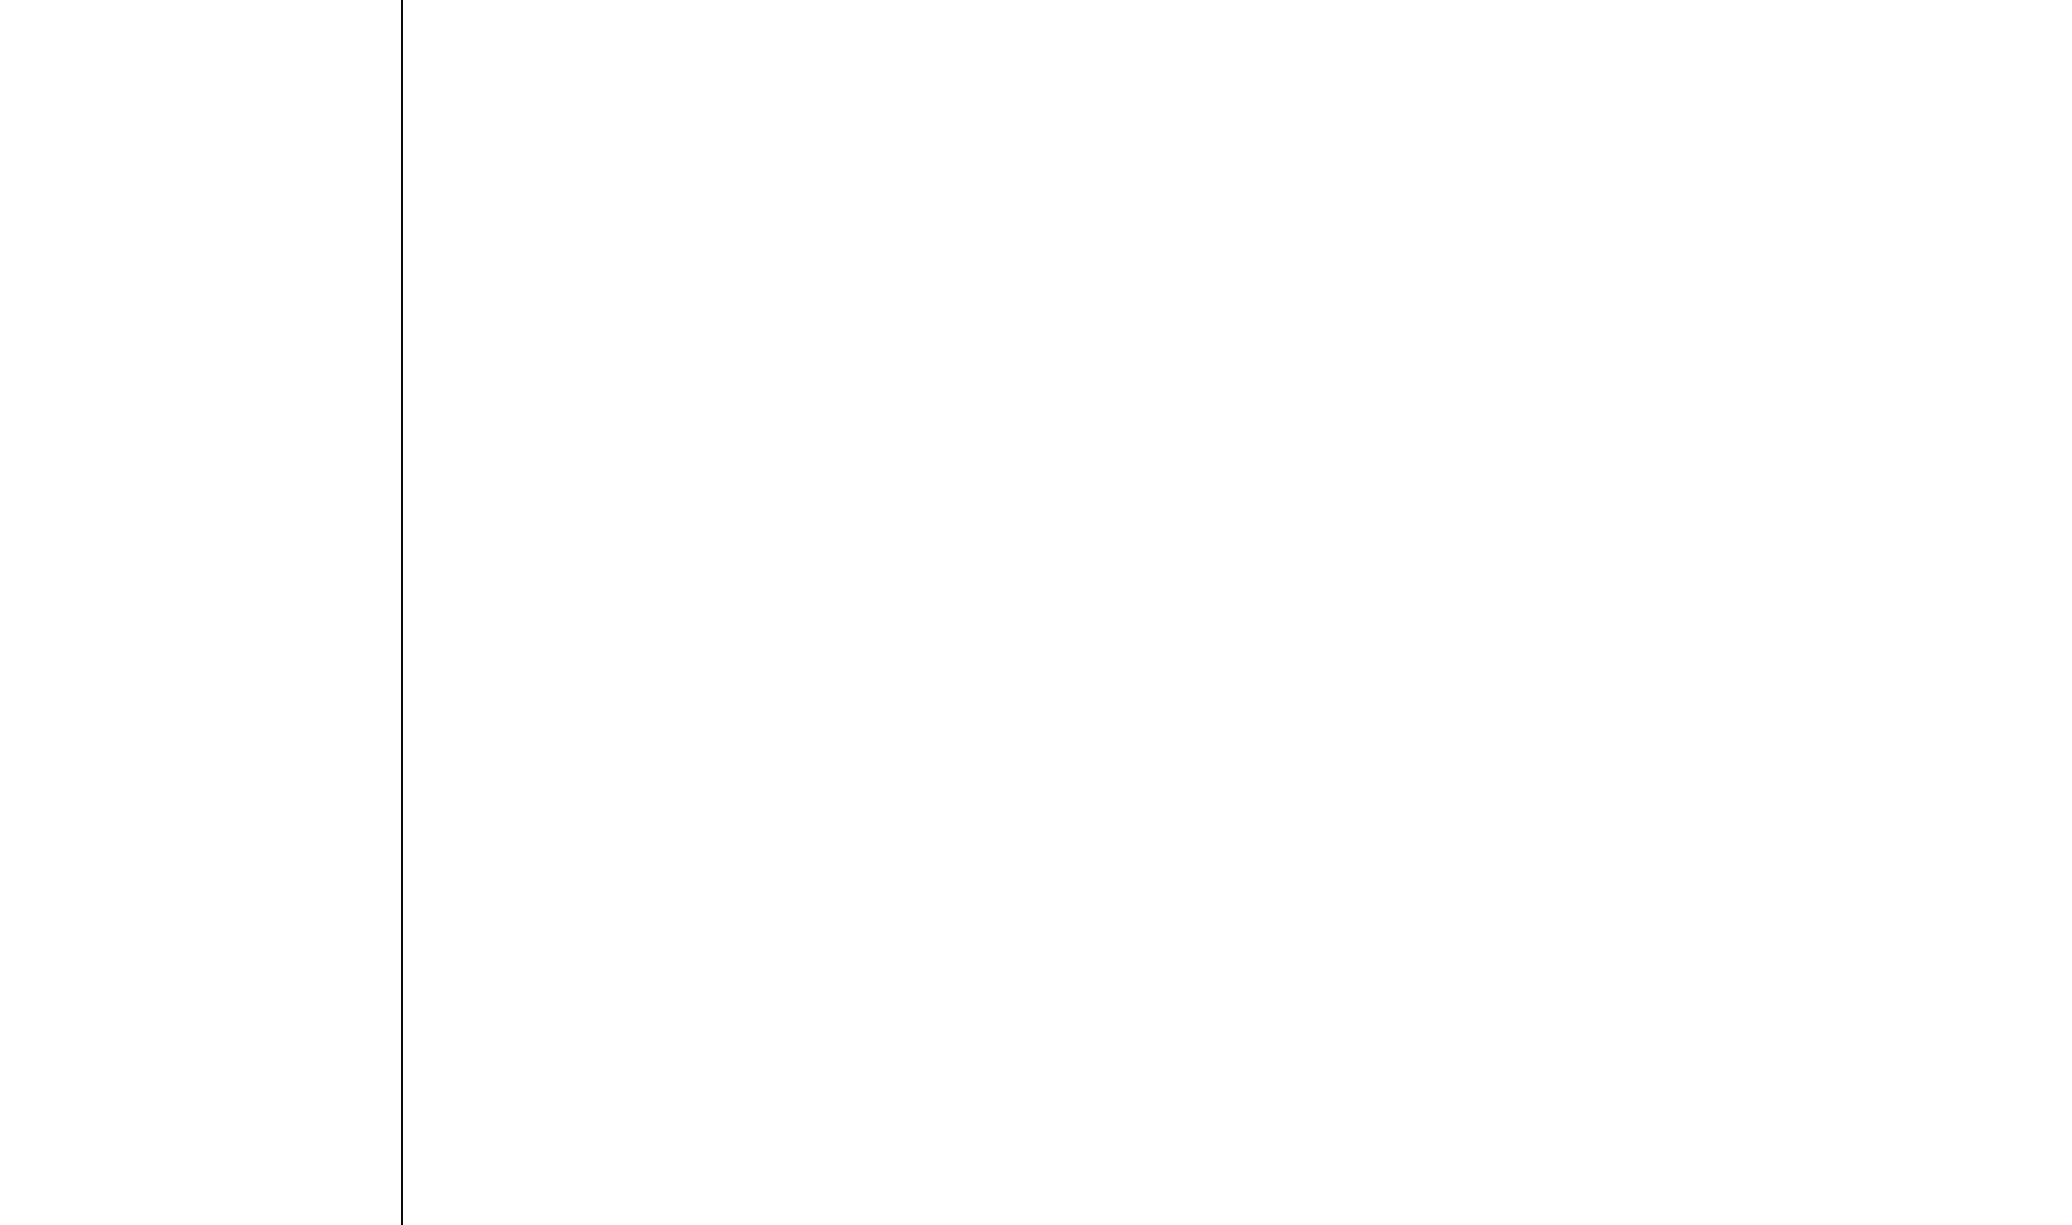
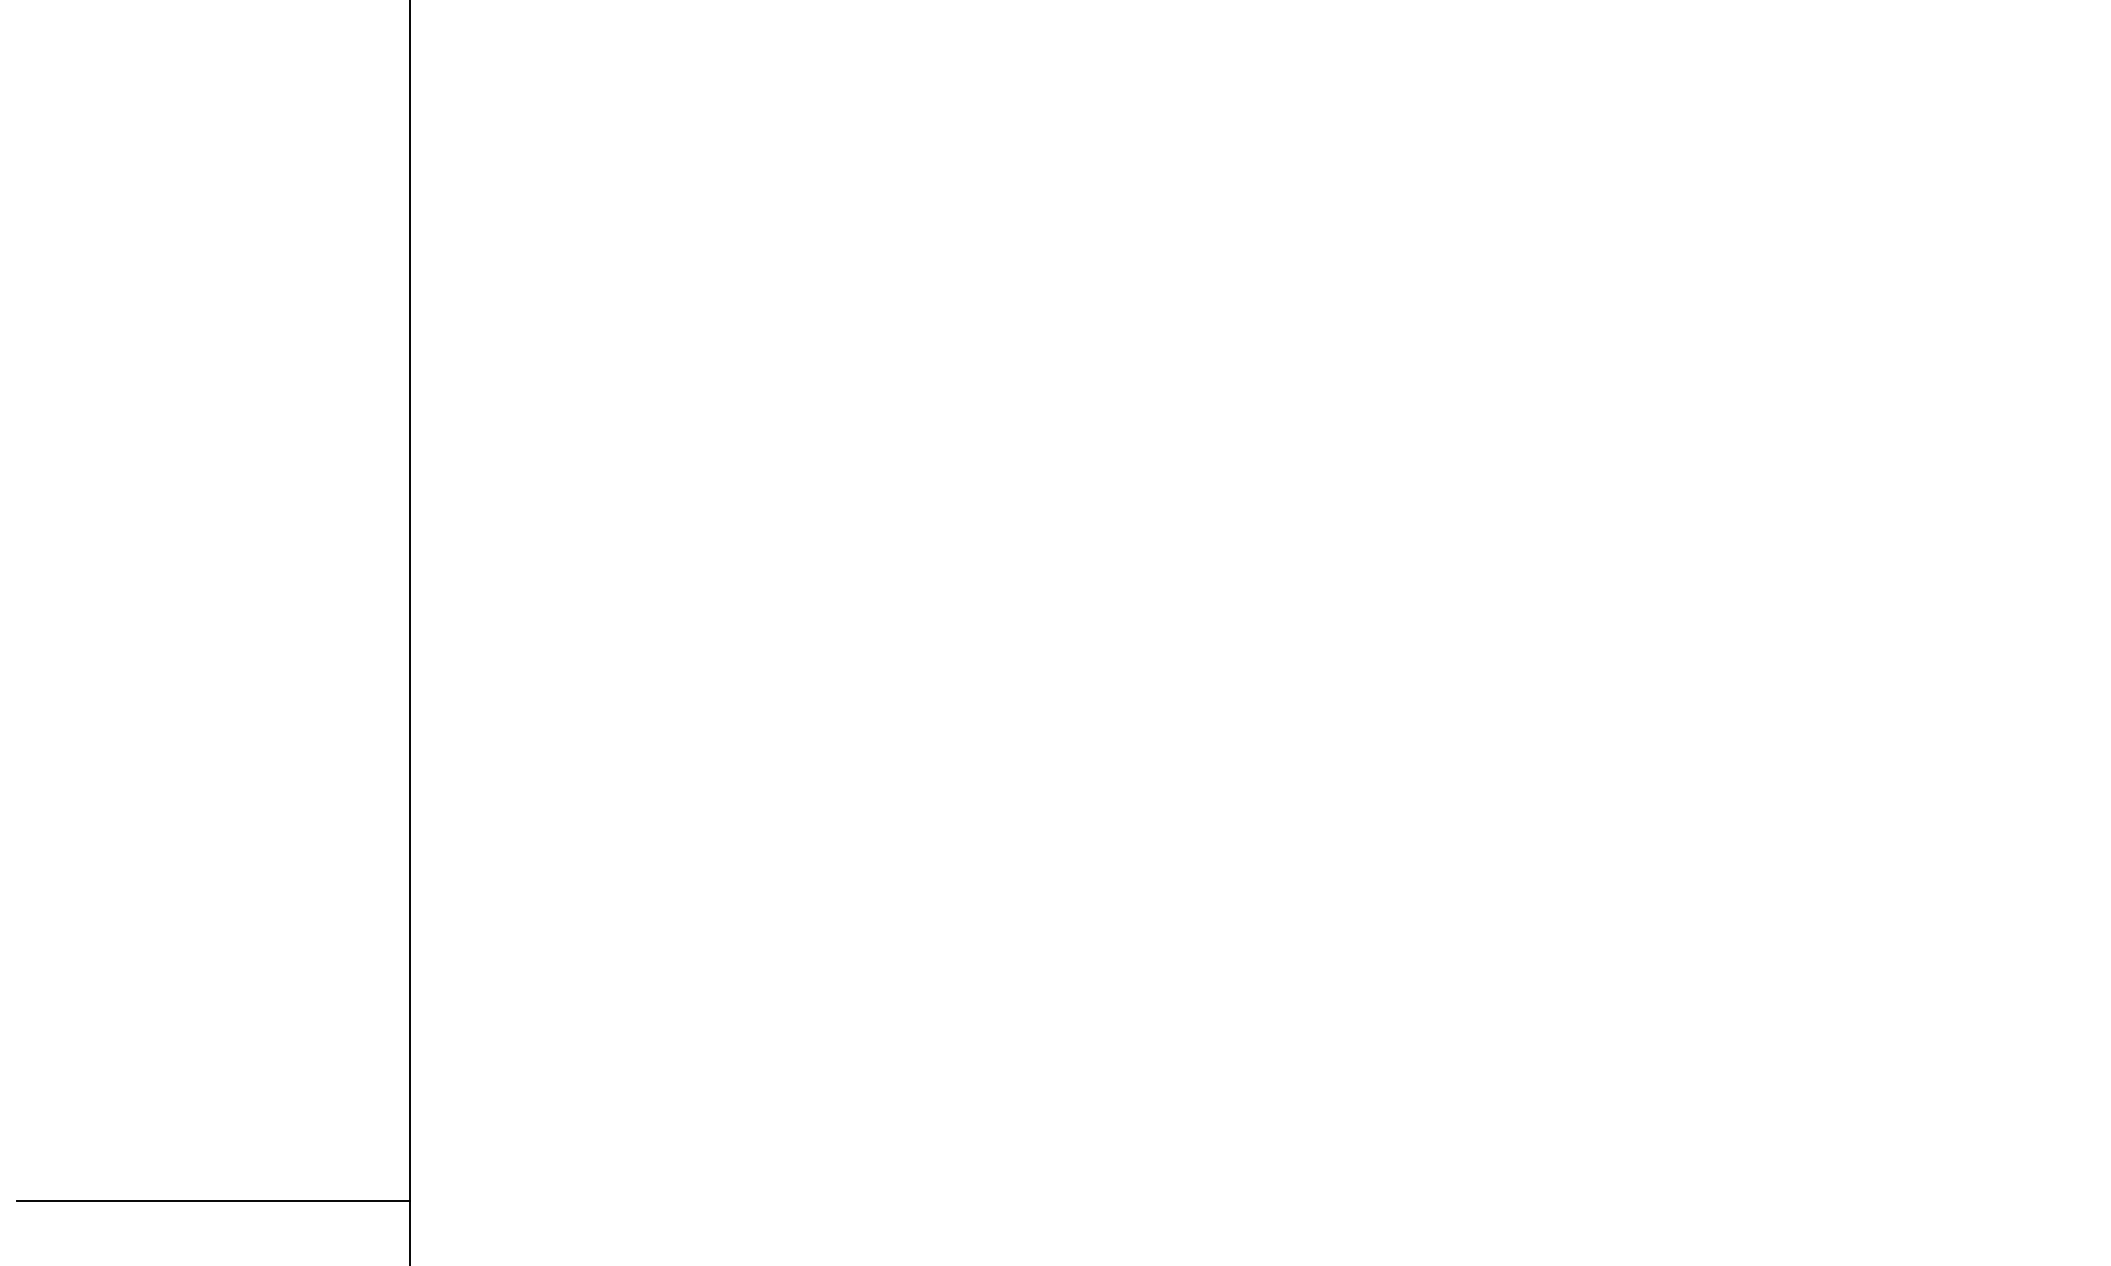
line: (230, 1138) -> (212, 1201), added

